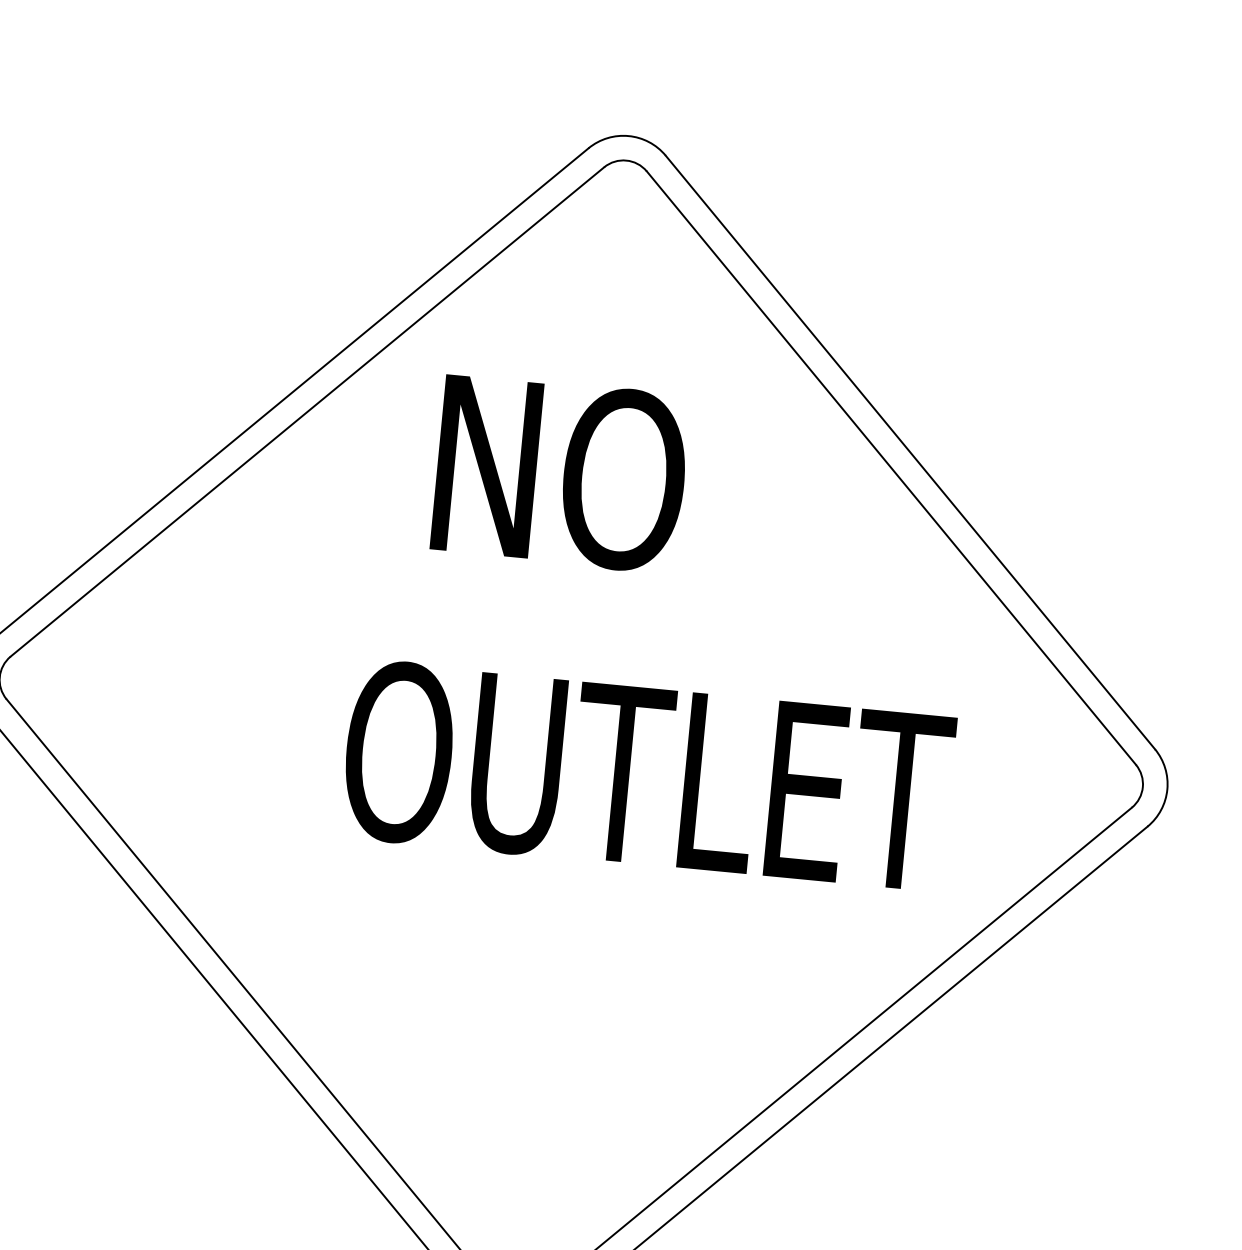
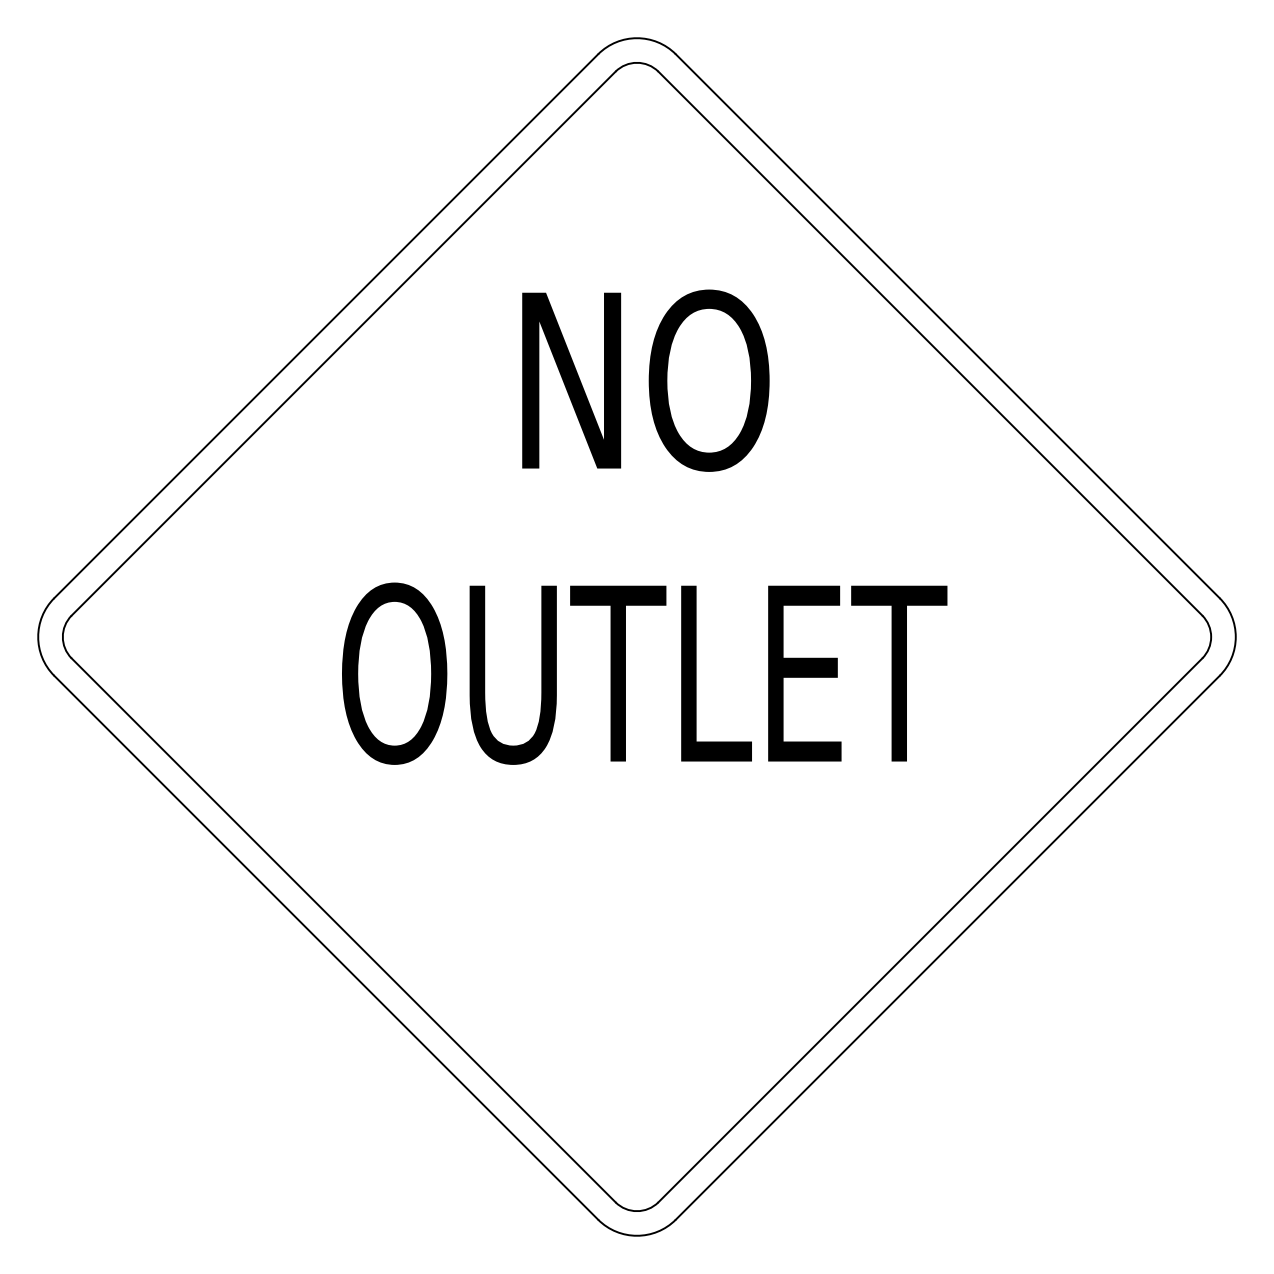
text: (560, 473) -> (645, 380), moved
text: (647, 776) -> (644, 673), moved

